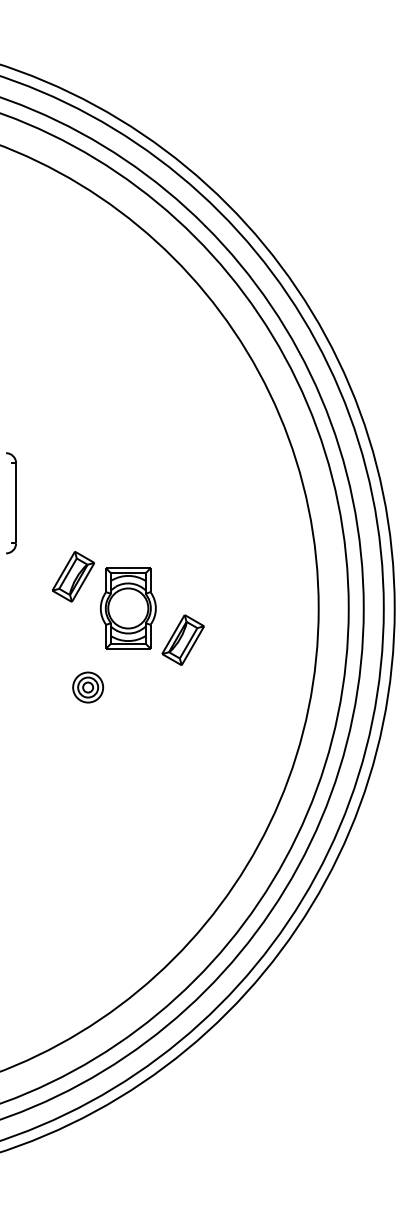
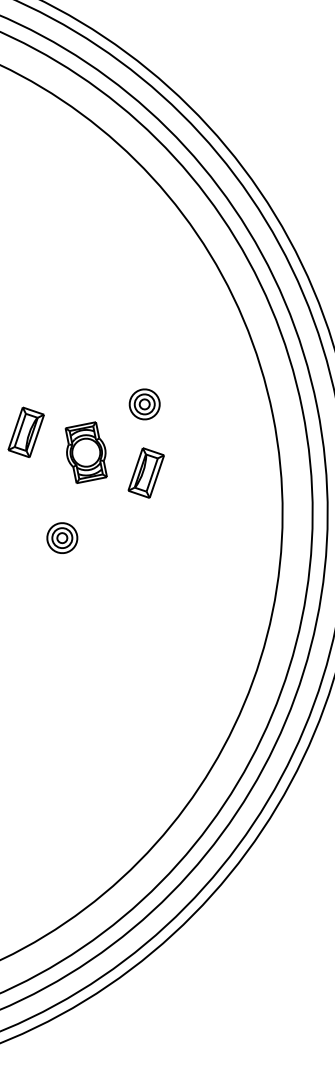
part: (195, 572) -> (145, 404), added
part: (128, 608) -> (86, 452), size x0.7

